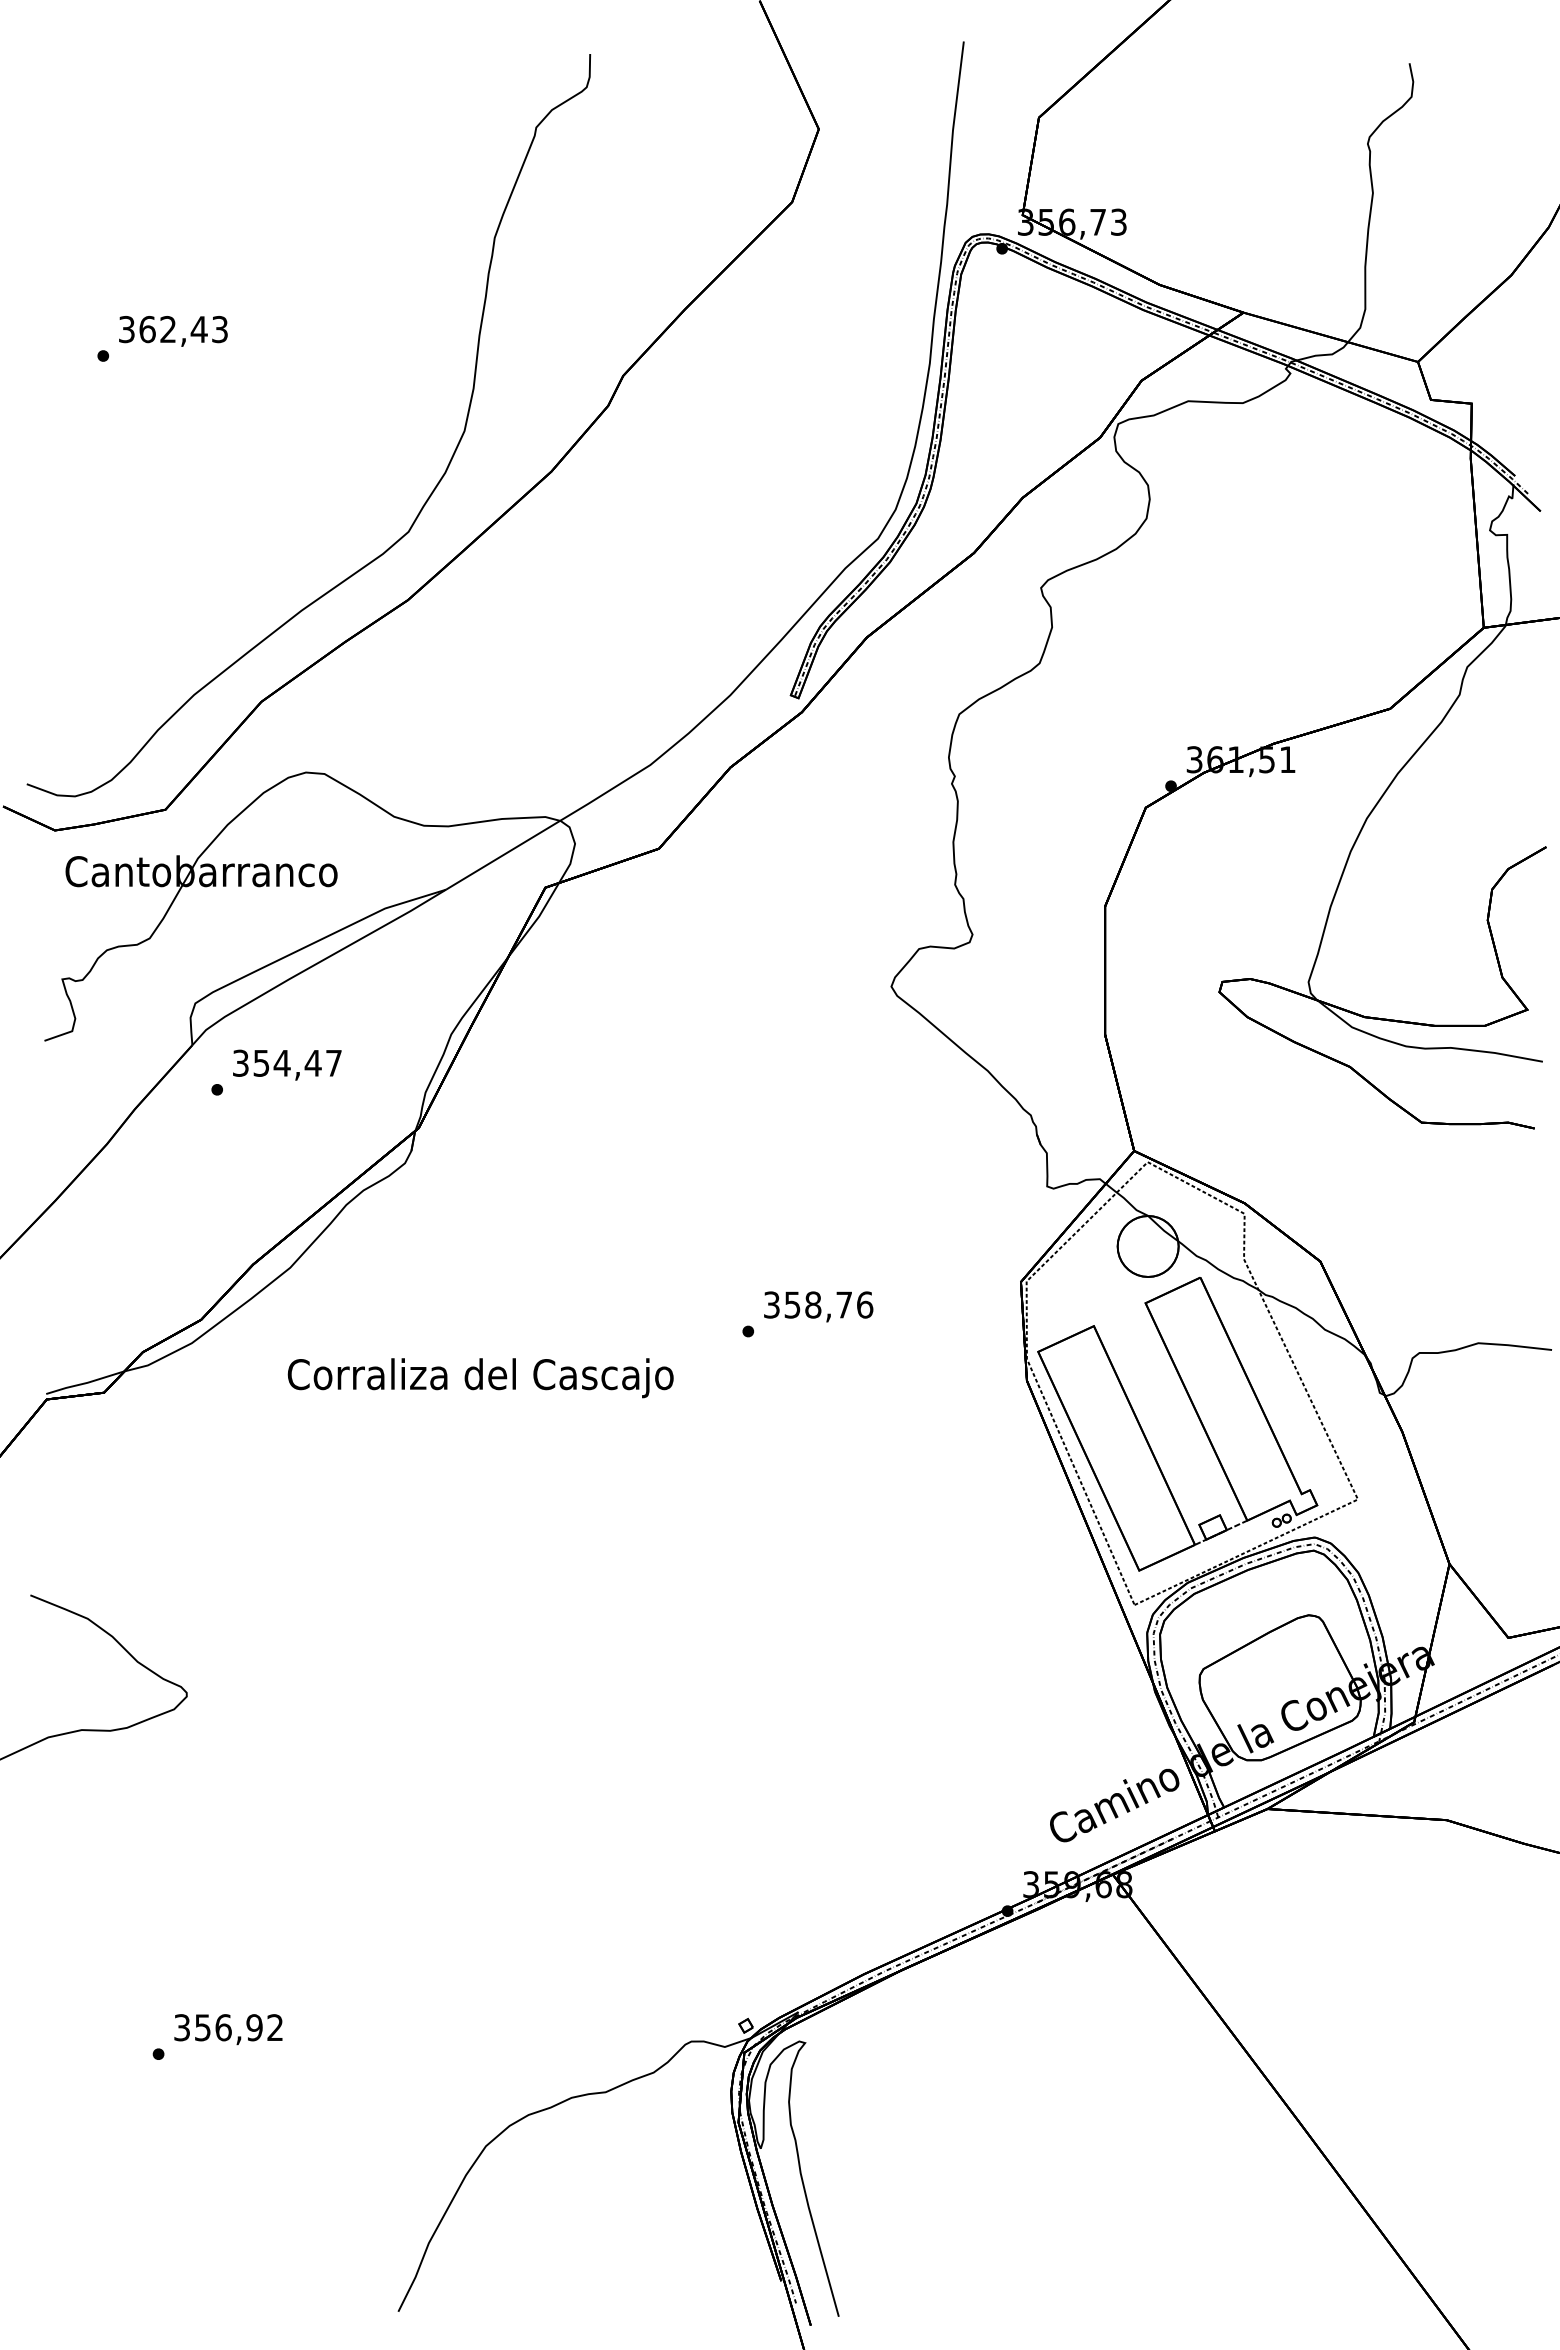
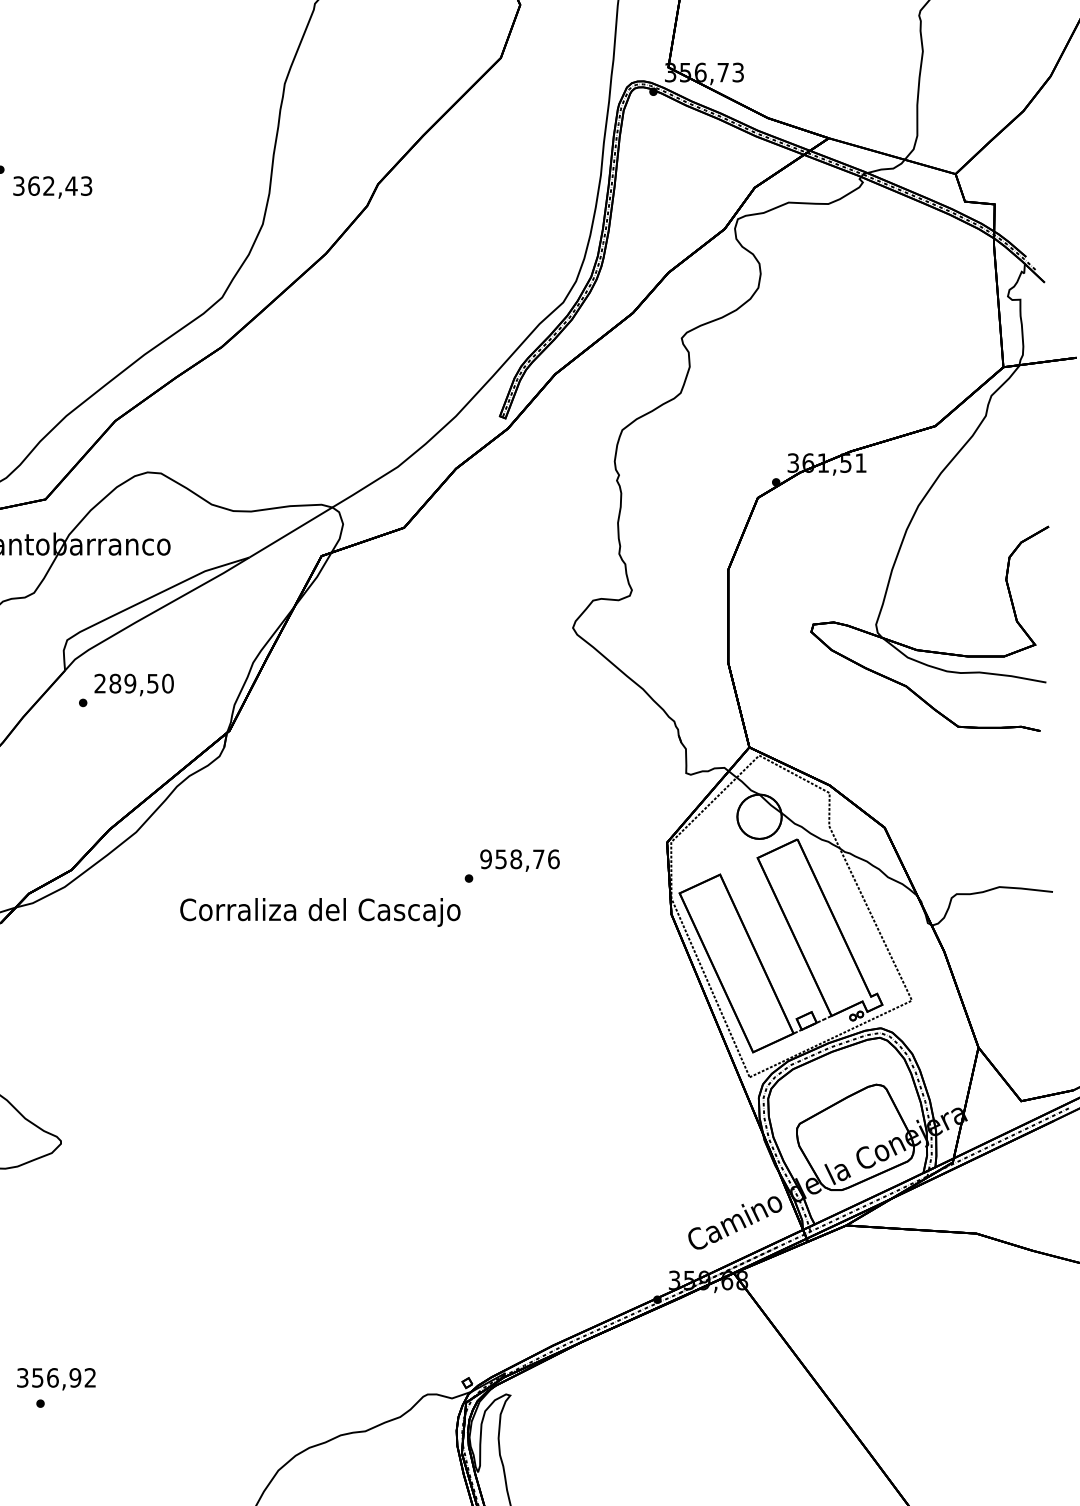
text: (173, 331) -> (52, 187), moved
text: (287, 1062) -> (134, 683), 354,47 -> 289,50
text: (771, 1304) -> (485, 858), 358,76 -> 958,76
text: (480, 1378) -> (320, 912), moved
text: (228, 2029) -> (56, 1379), moved

